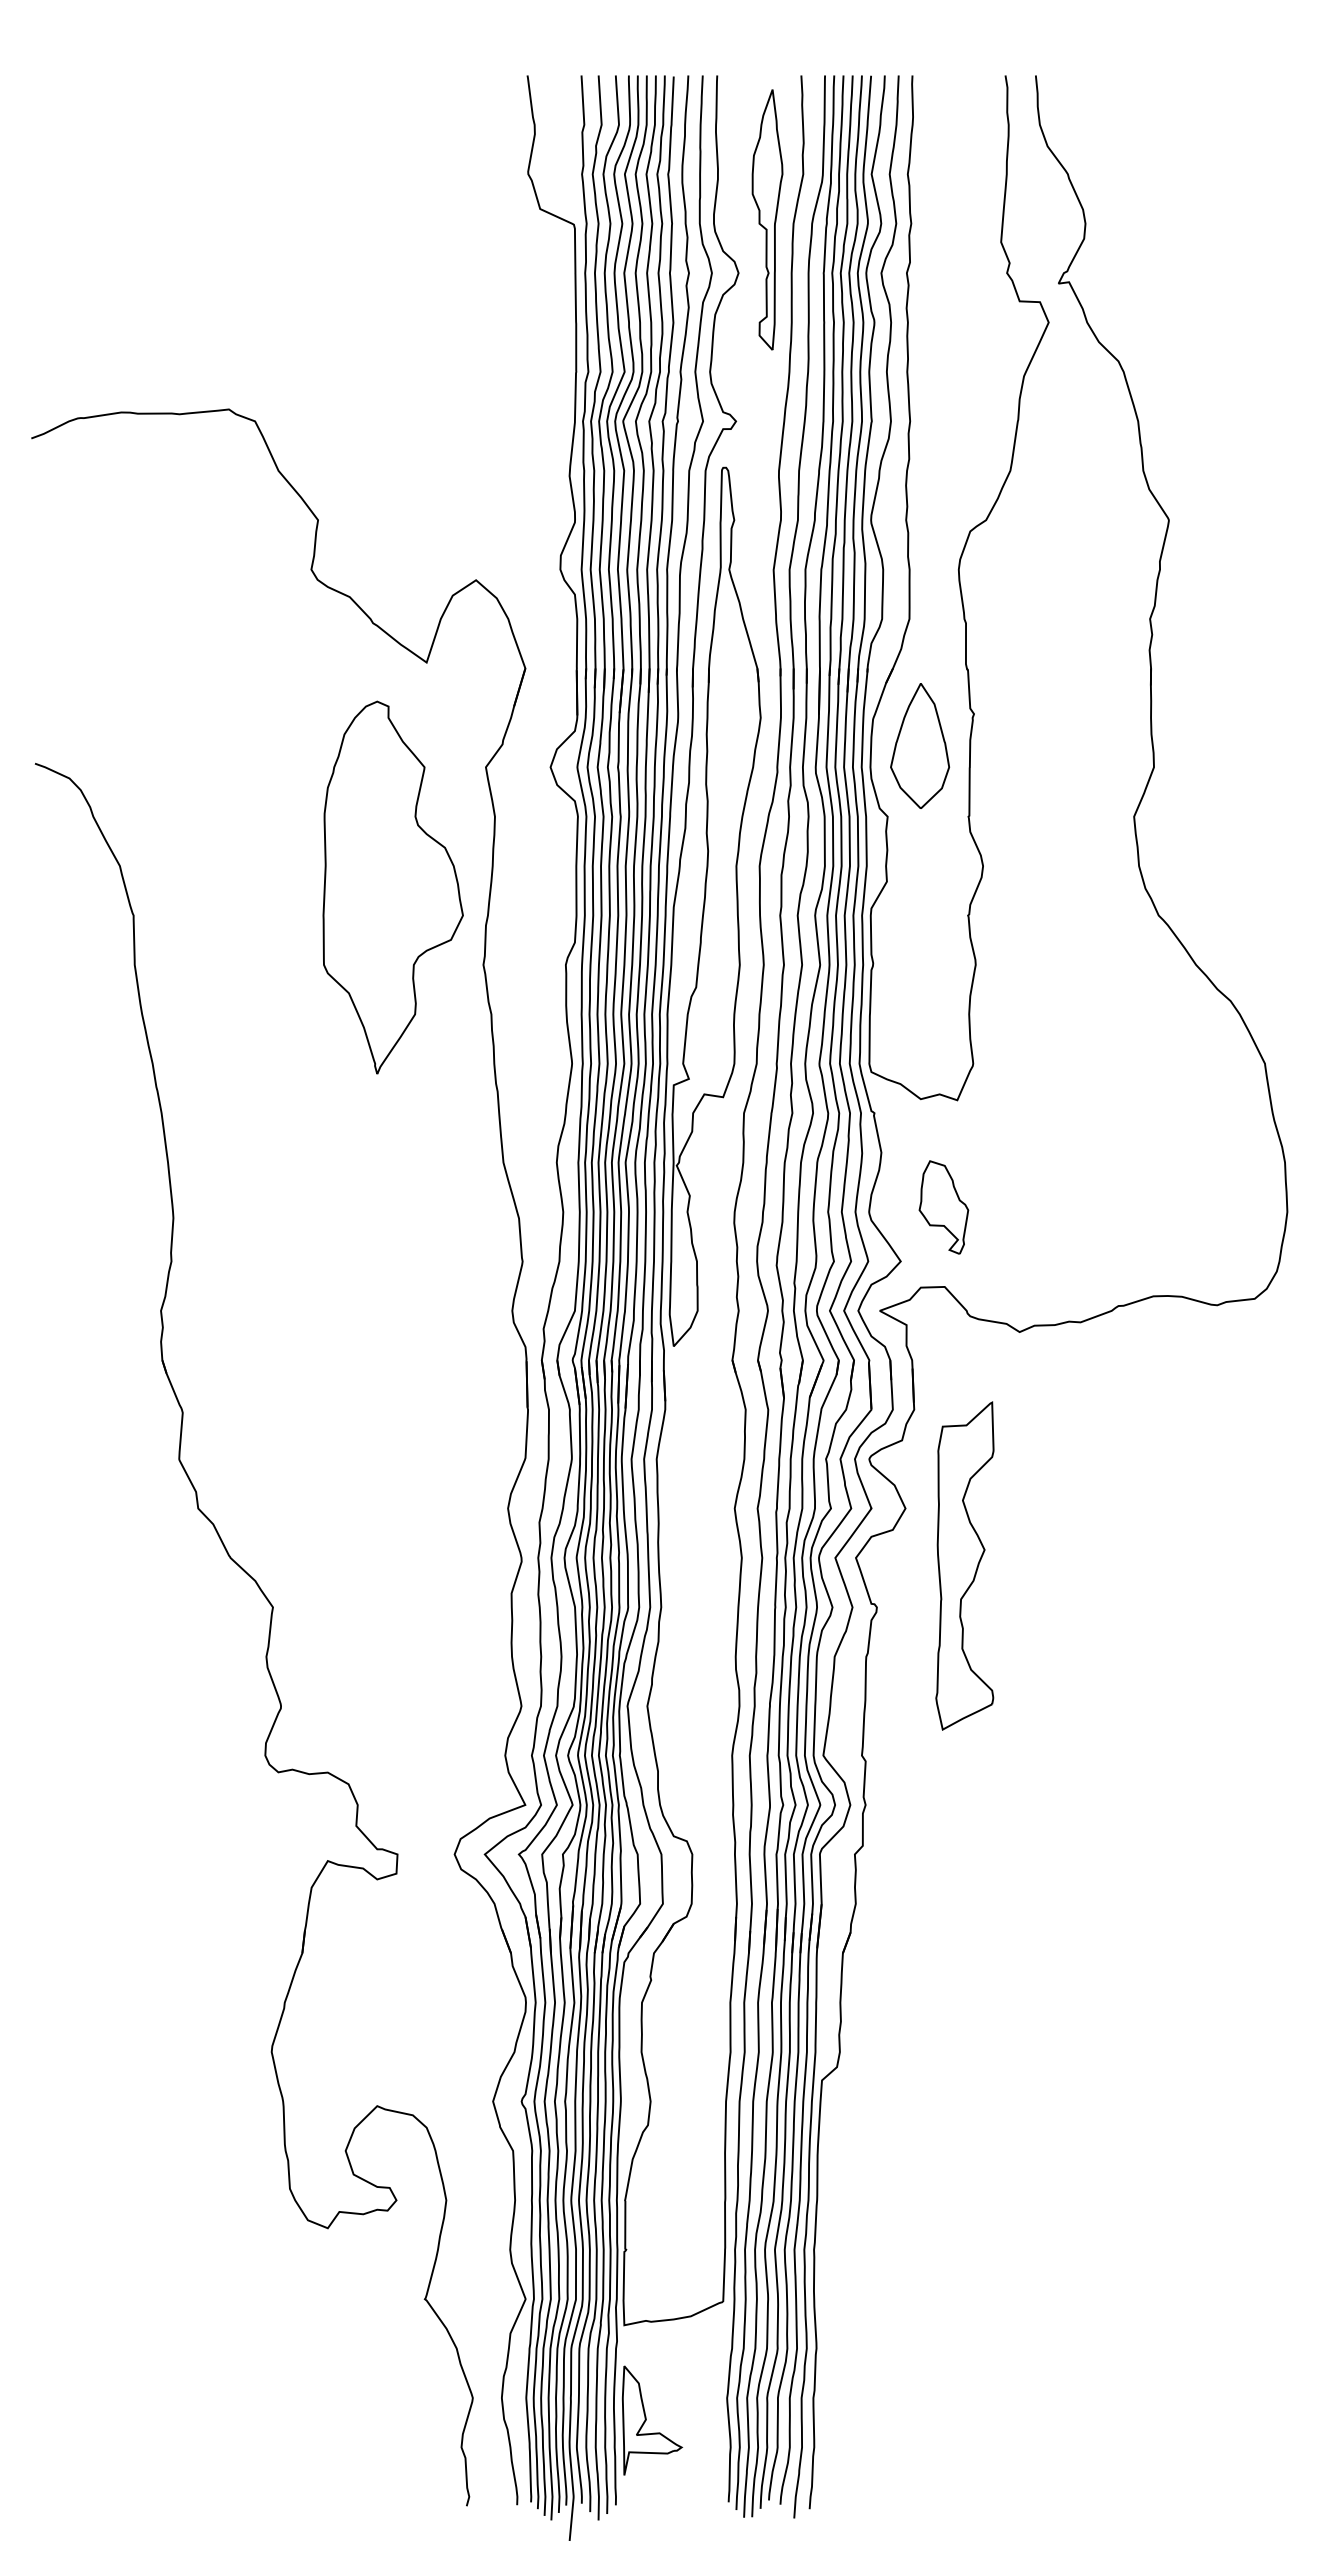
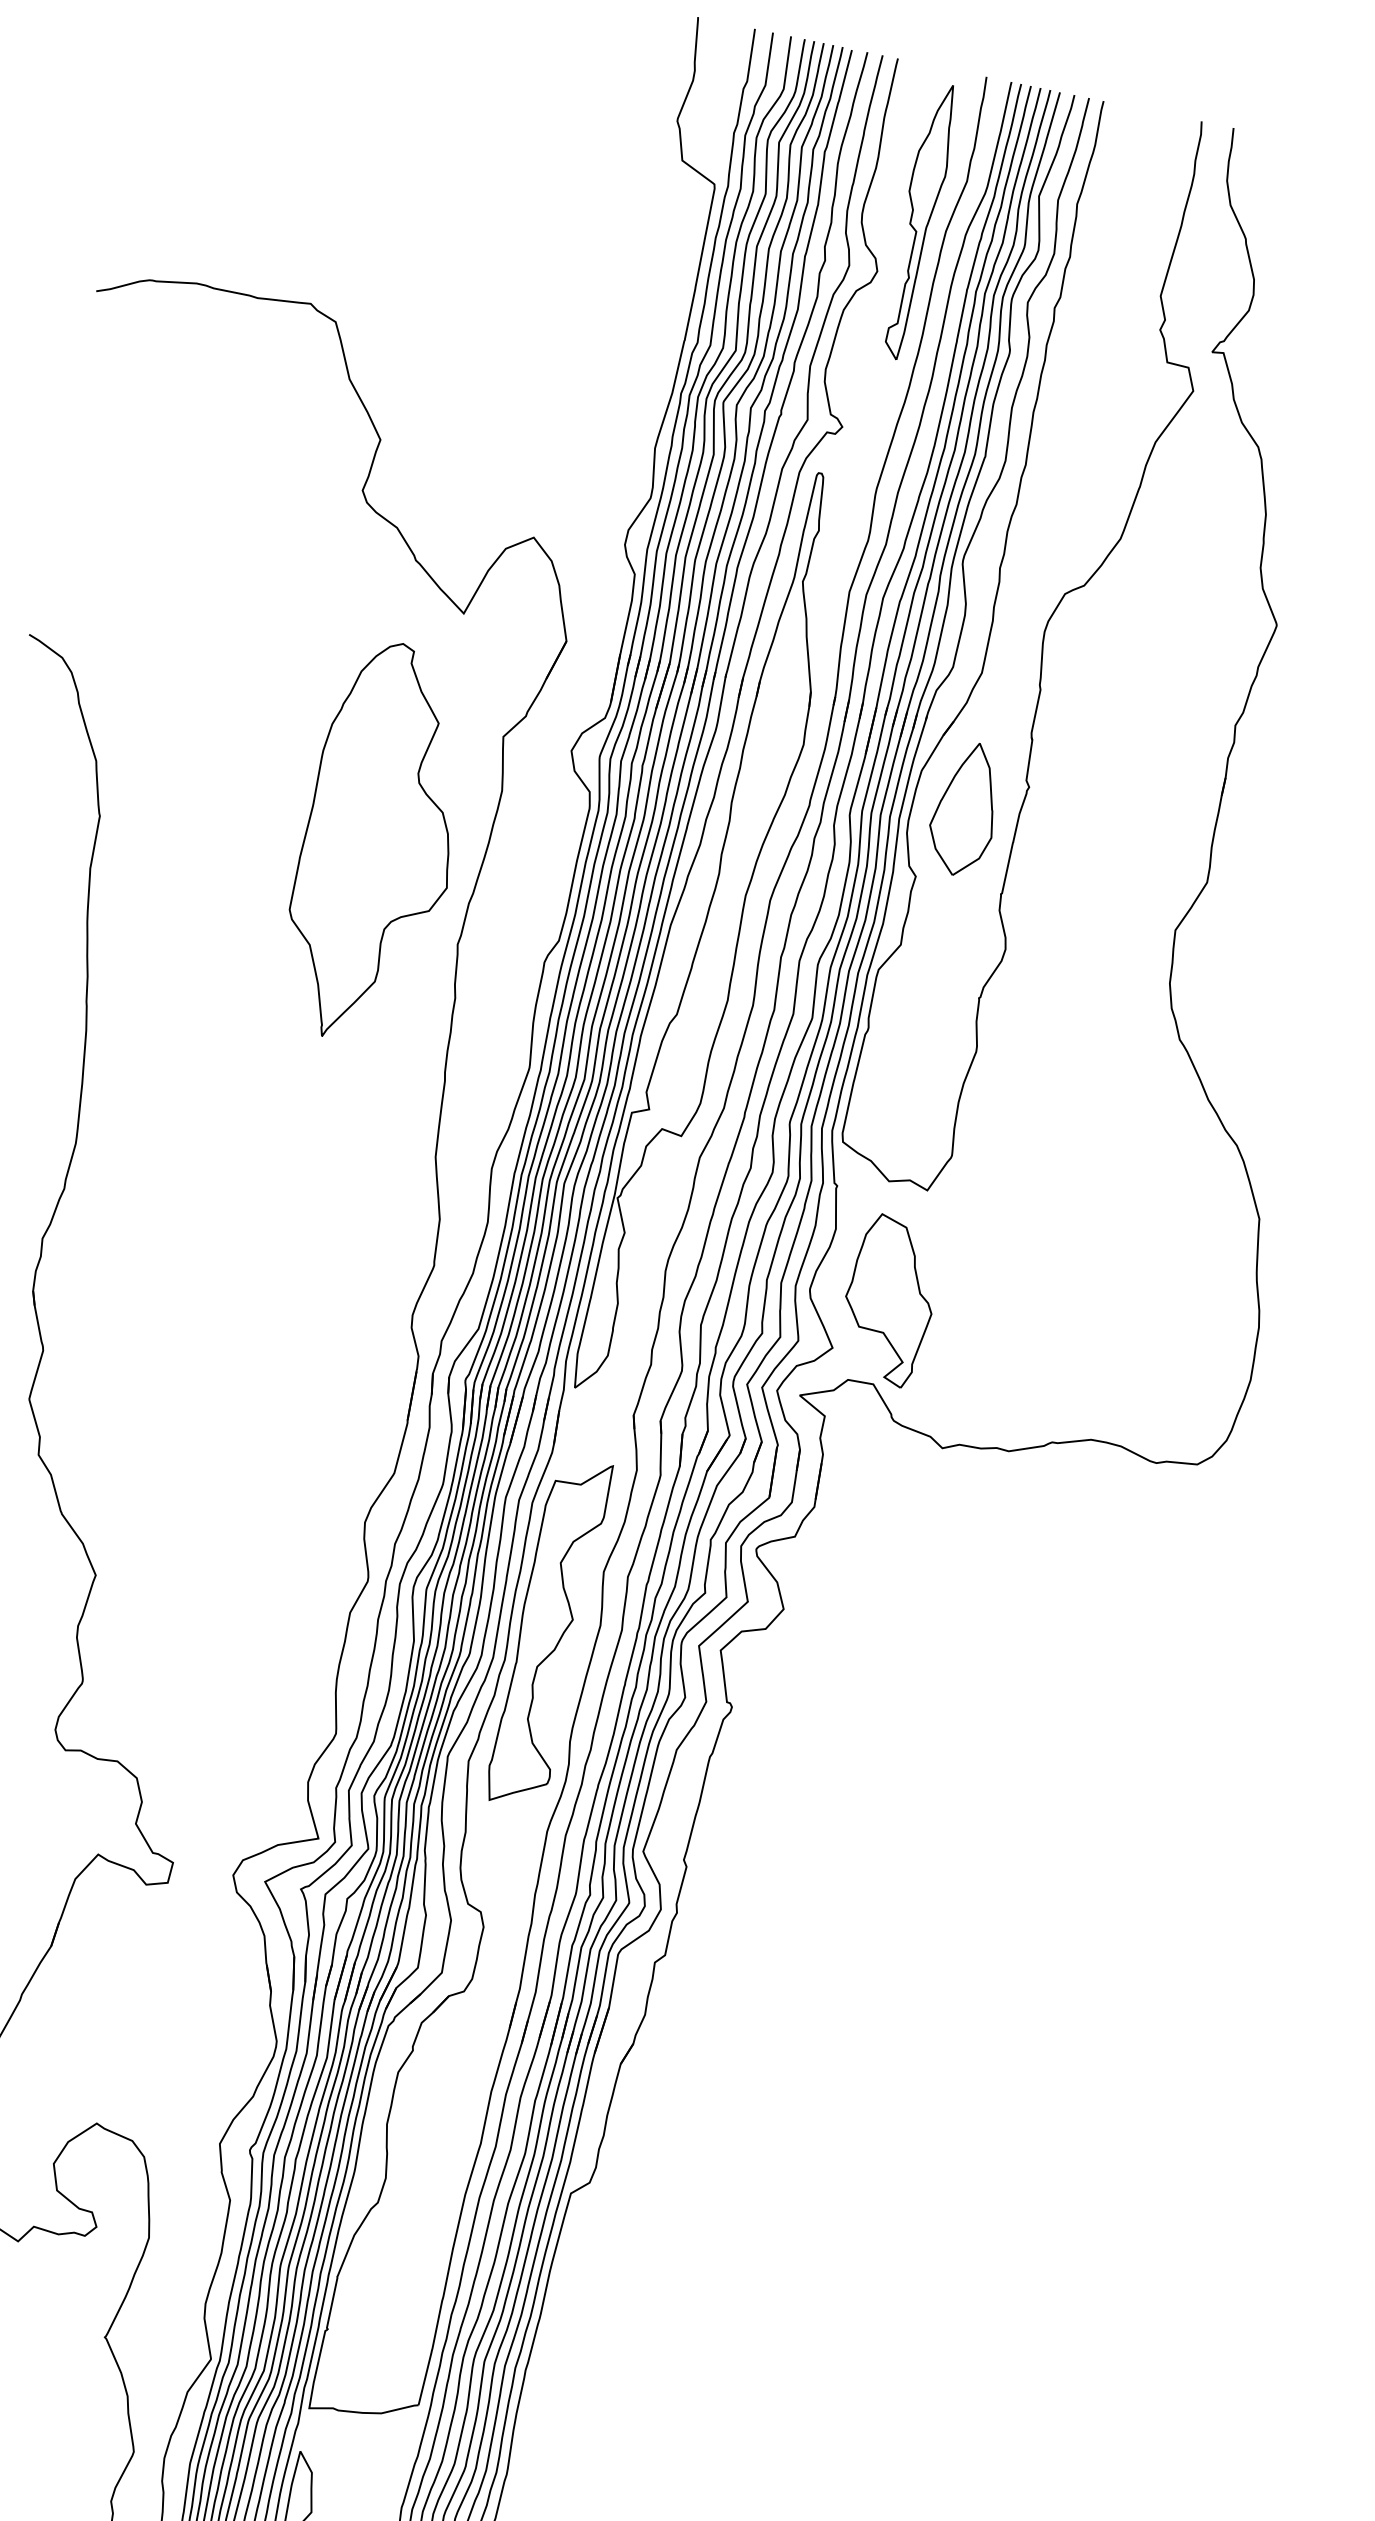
part: (943, 1207) -> (889, 1300), size x1.67
part: (964, 1565) -> (548, 1631), moved

